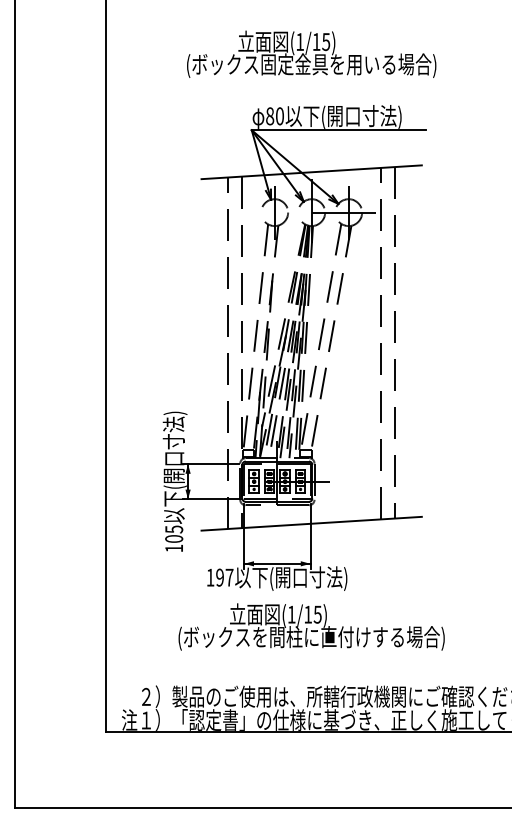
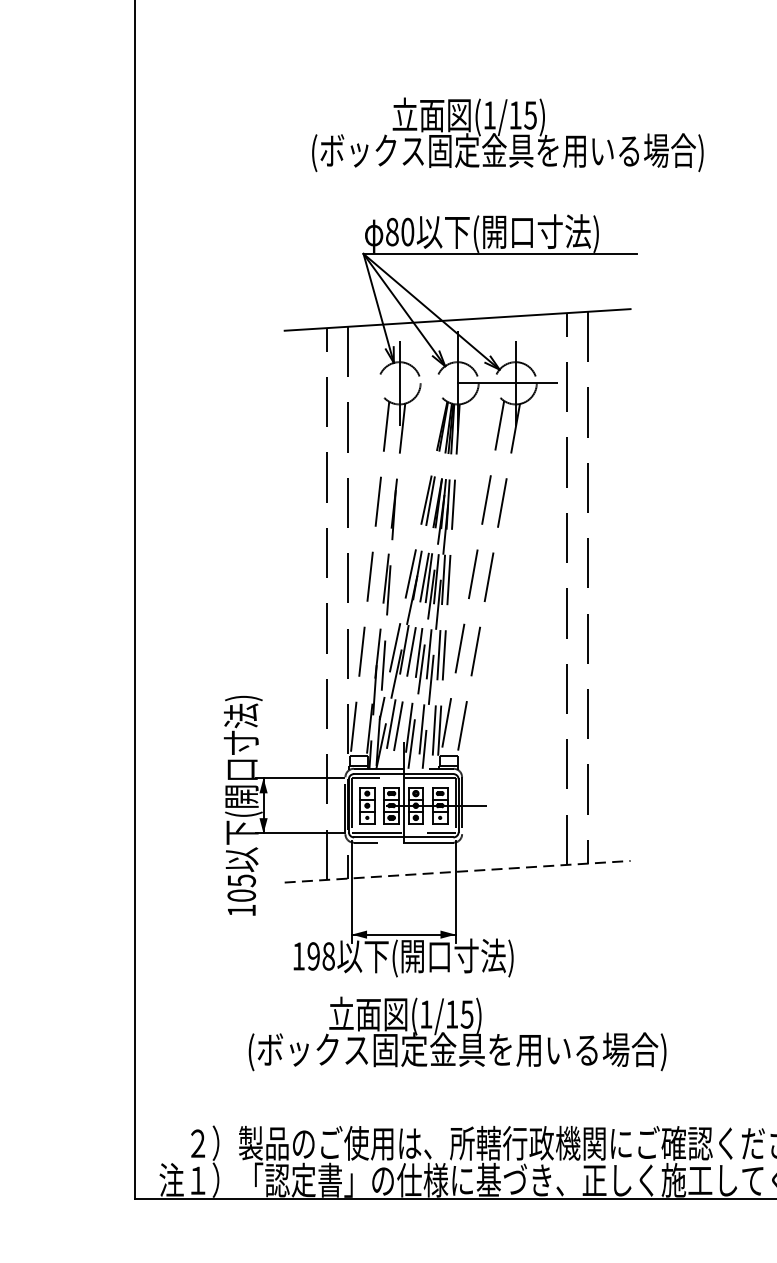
text: (311, 53) -> (507, 133), moved
line: (312, 523) -> (458, 871), solid -> dashed
text: (229, 577) -> (328, 956), 197 -> 198
text: (311, 638) -> (457, 1051), (ボックスを間柱に直付けする場合) -> (ボックス固定金具を用いる場合)

